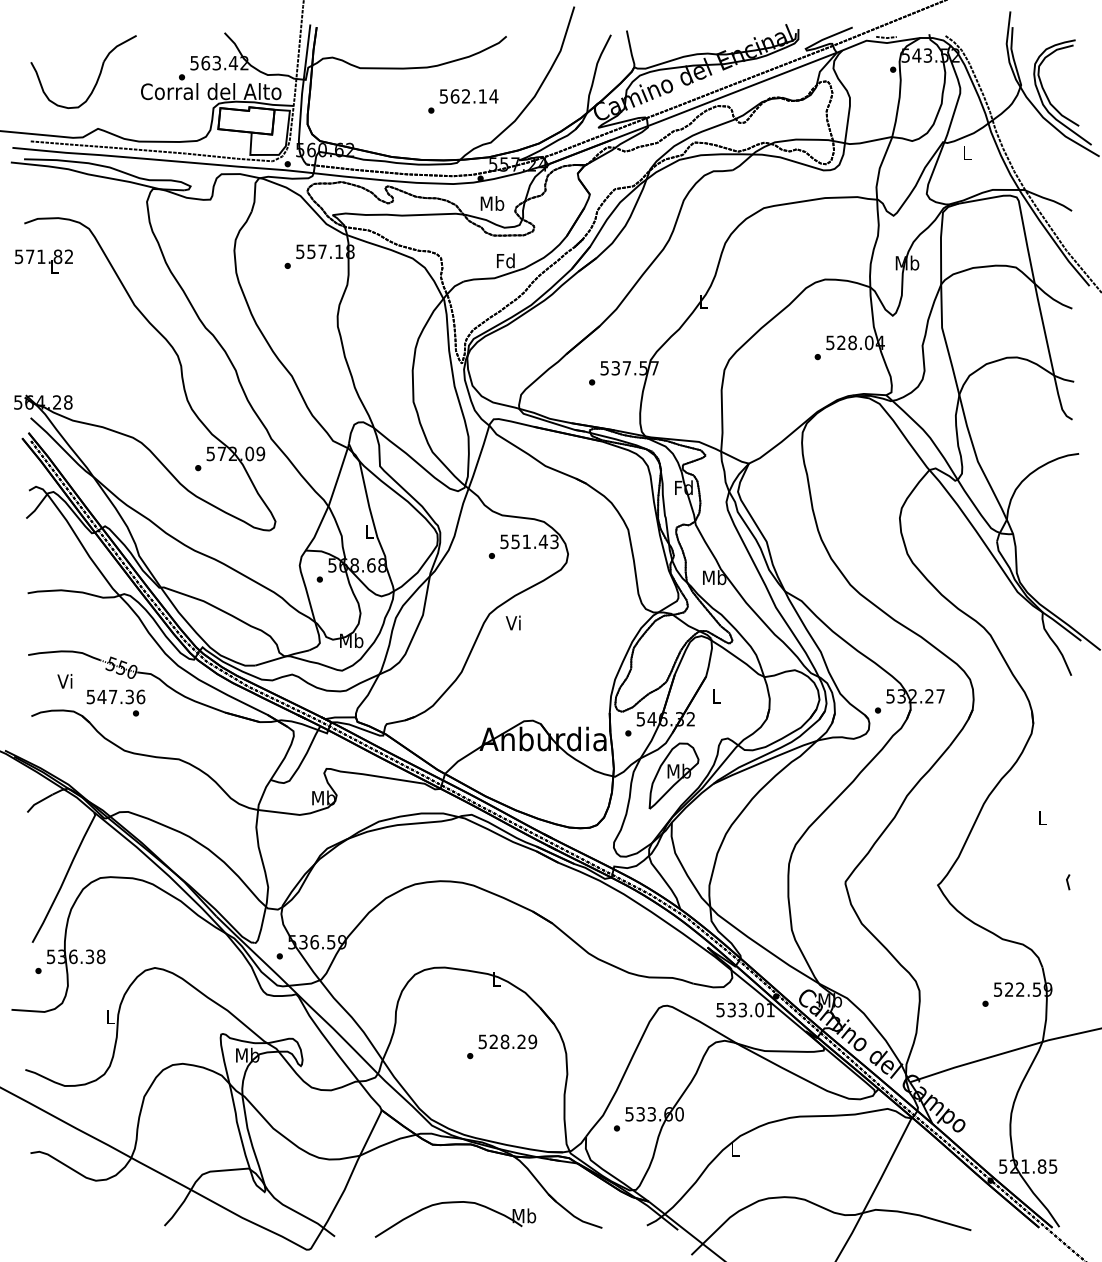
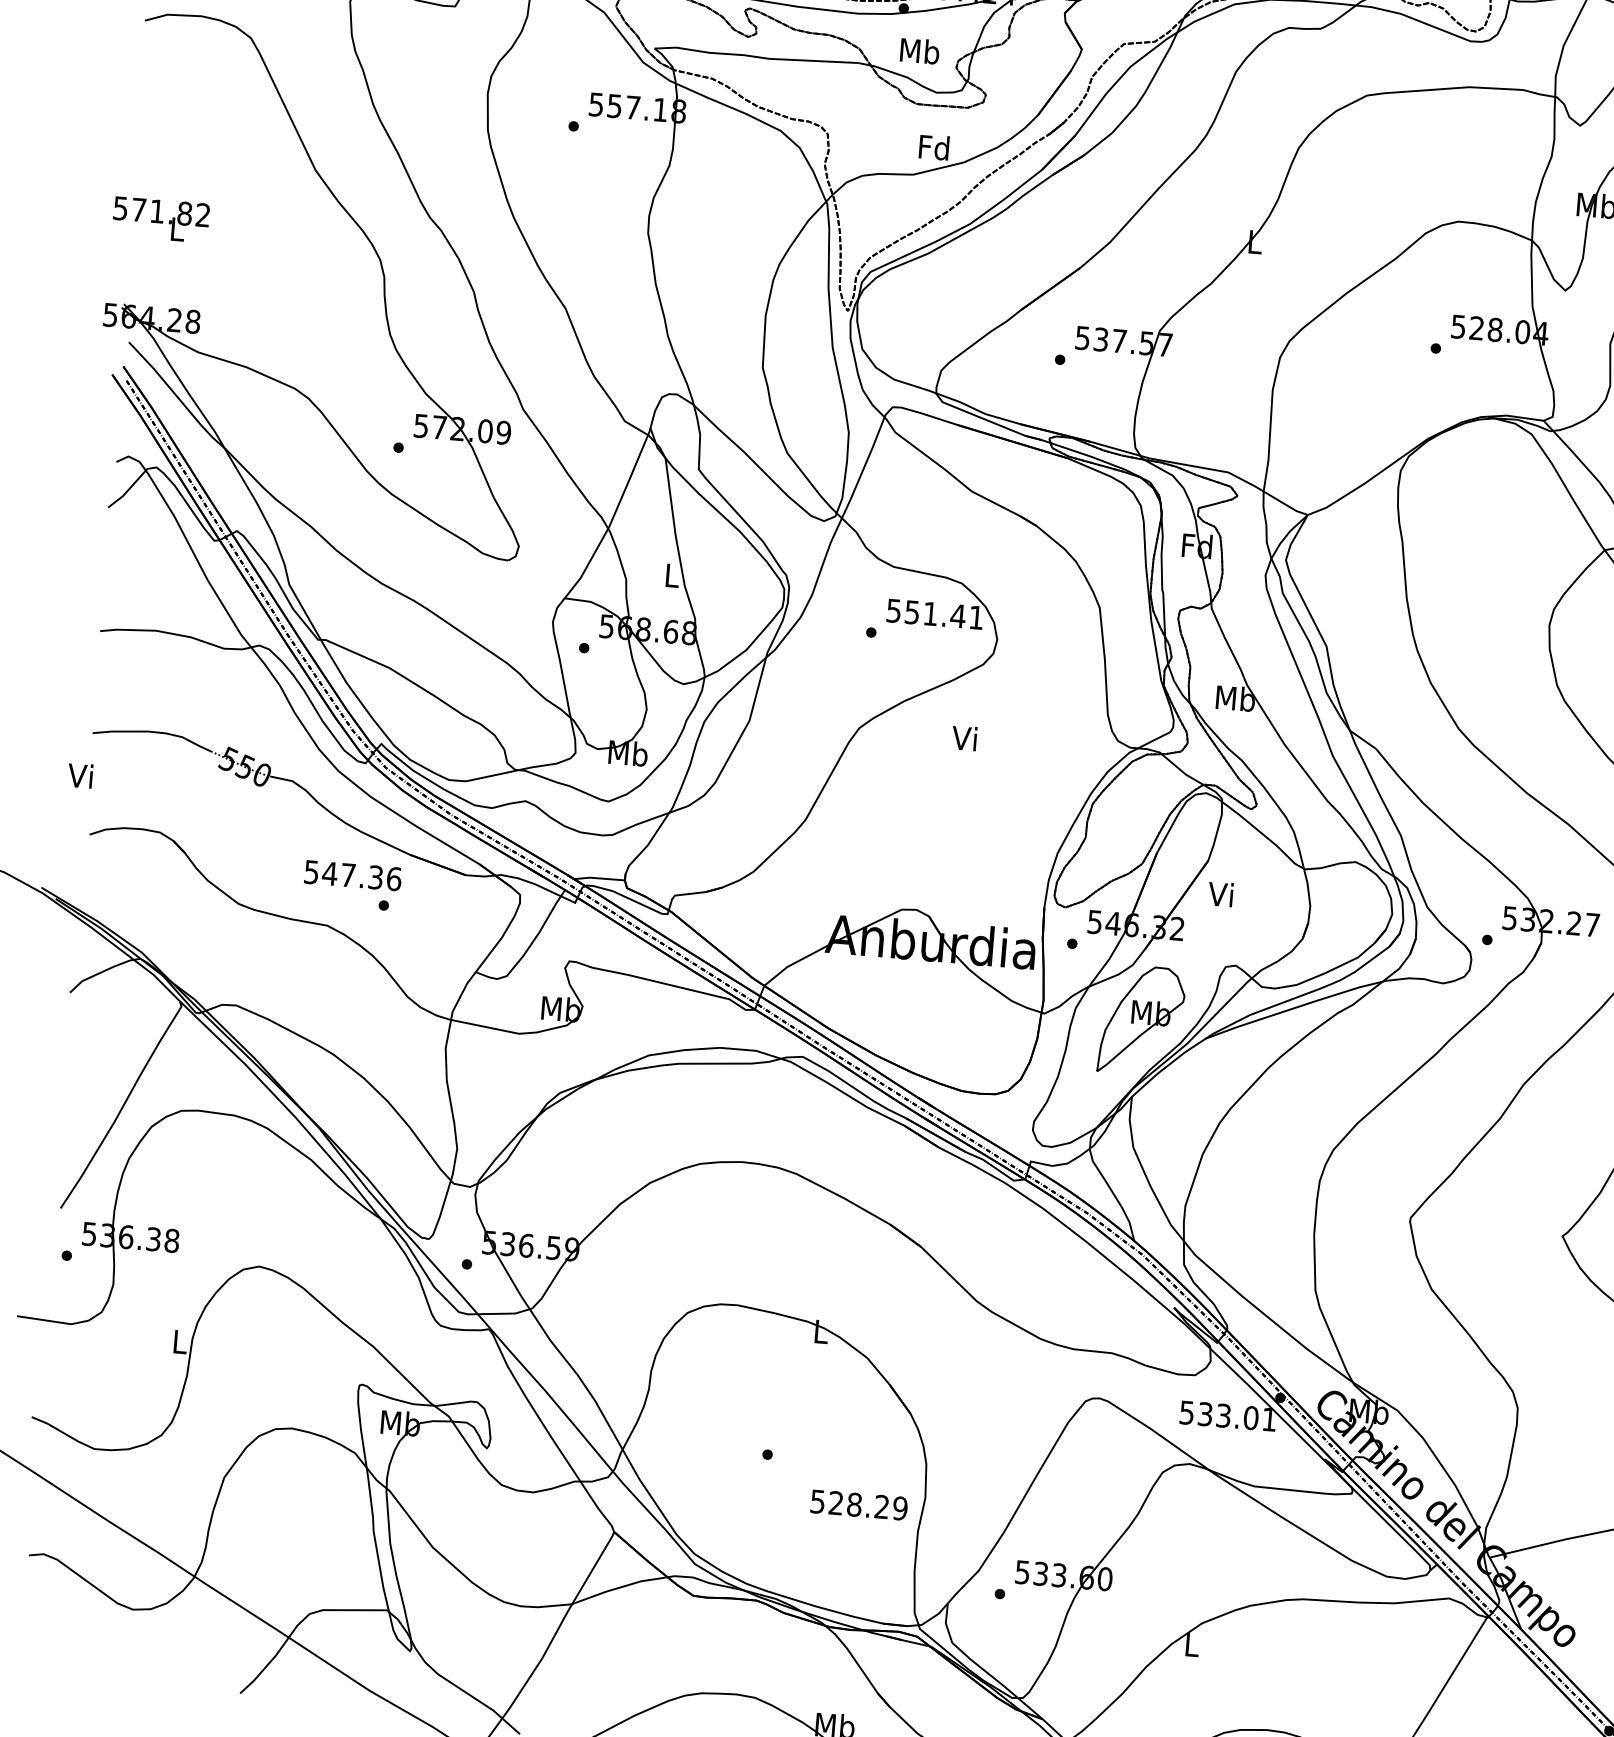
text: (43, 261) -> (160, 219), moved
text: (554, 541) -> (976, 617), 551.43 -> 551.41
text: (512, 622) -> (963, 737), moved
text: (64, 681) -> (79, 775), moved
text: (714, 695) -> (1219, 892), L -> Vi
text: (115, 702) -> (351, 884), moved
text: (507, 1041) -> (858, 1504), moved

